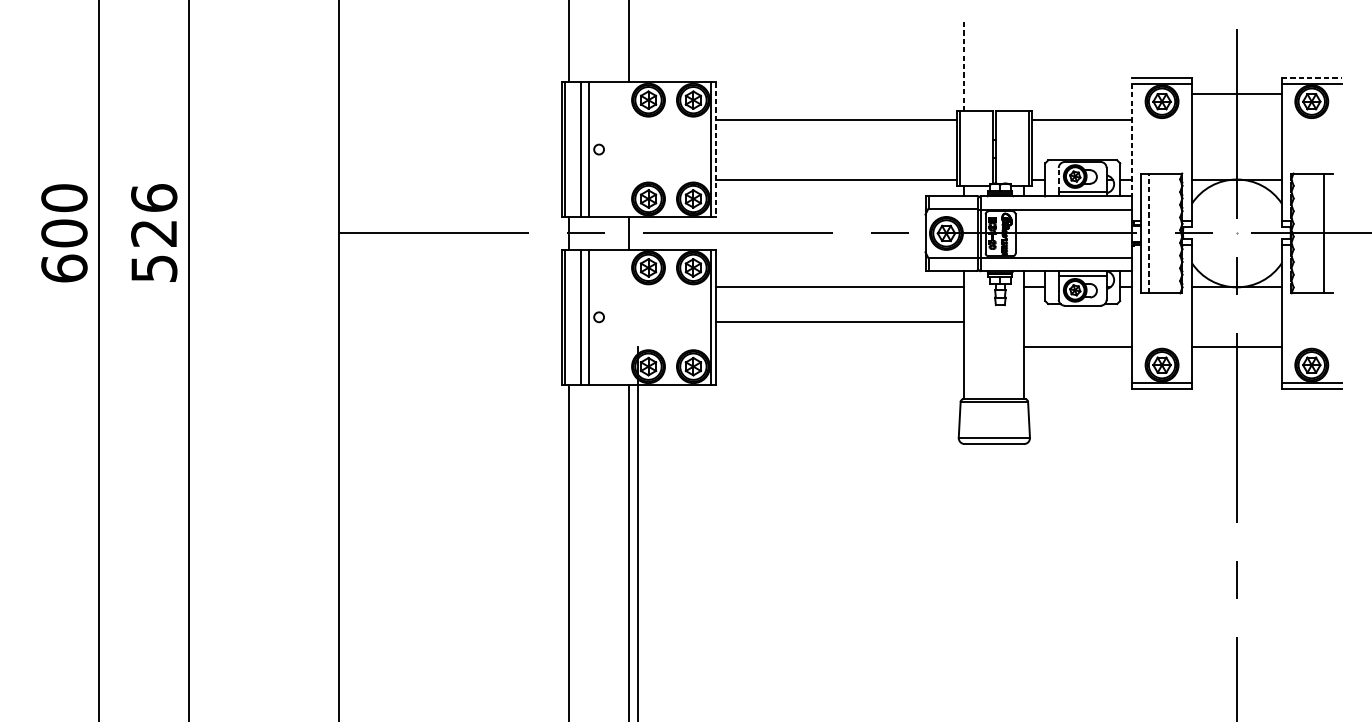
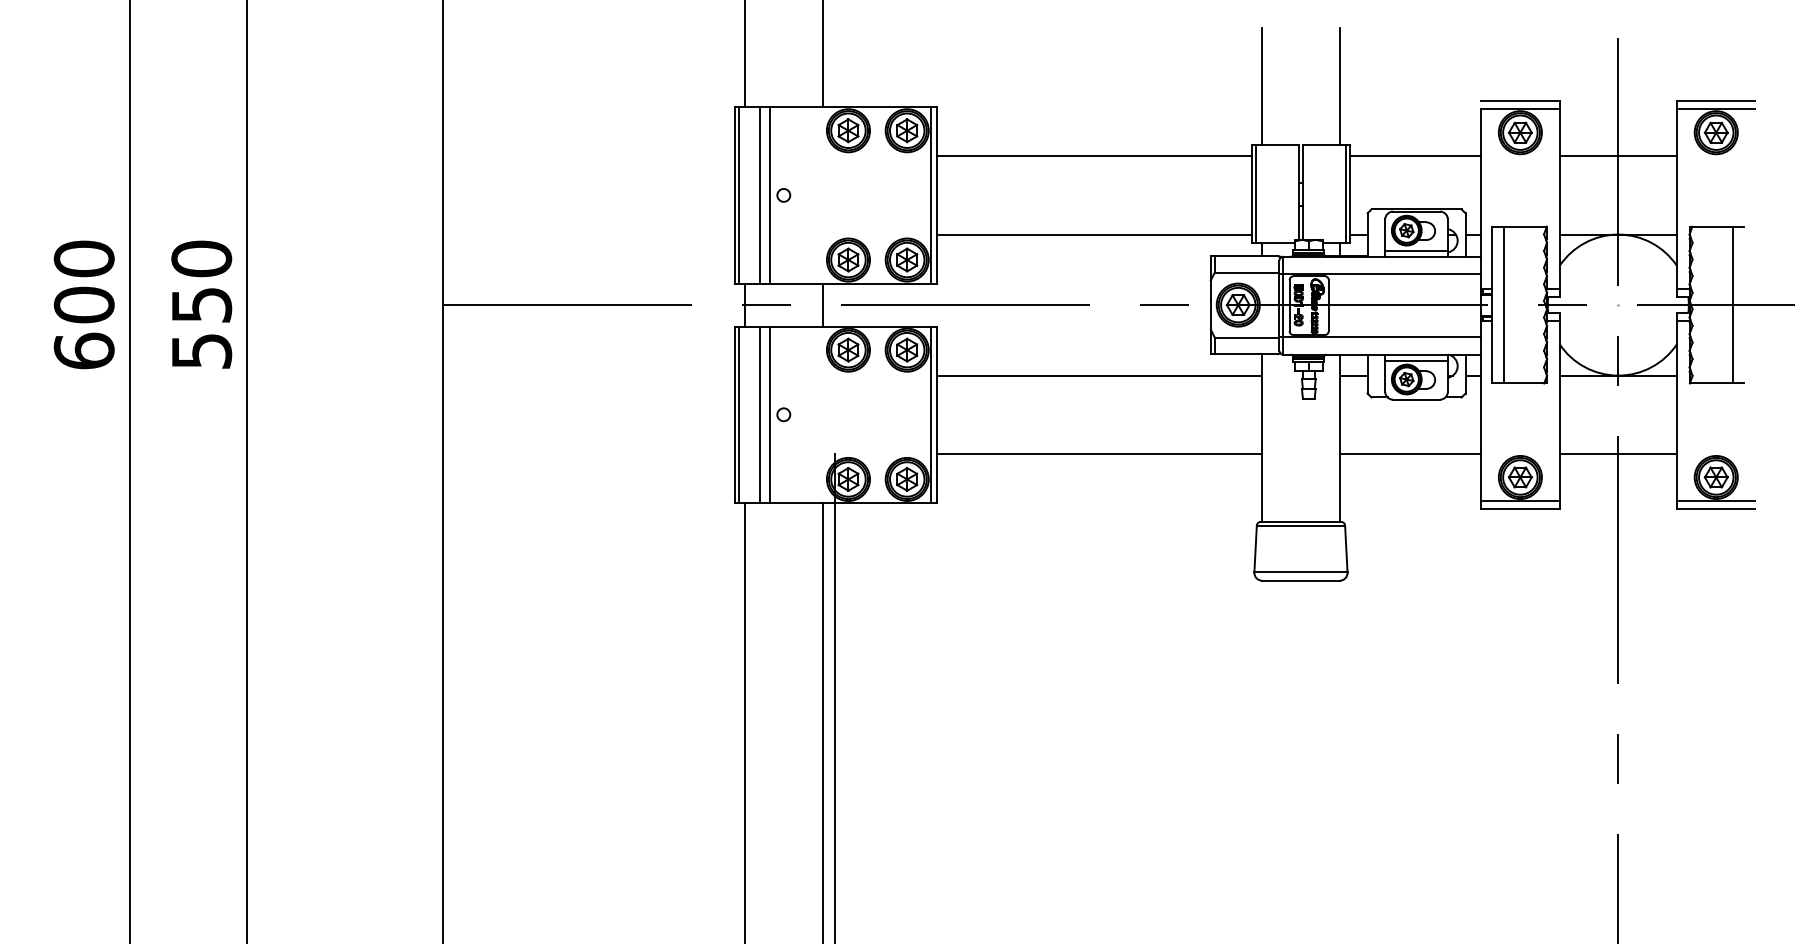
line: (964, 66) -> (1261, 86), dashed -> solid
line: (1024, 66) -> (1340, 86), added
line: (1311, 77) -> (1716, 101), dashed -> solid
line: (1237, 94) -> (1618, 156), moved
line: (1132, 139) -> (1481, 182), dashed -> solid
line: (715, 149) -> (936, 195), dashed -> solid
line: (1058, 180) -> (1385, 235), dashed -> solid
text: (154, 215) -> (201, 281), 526 -> 550
line: (1149, 232) -> (1503, 304), dashed -> solid
line: (839, 321) -> (1098, 453), moved

